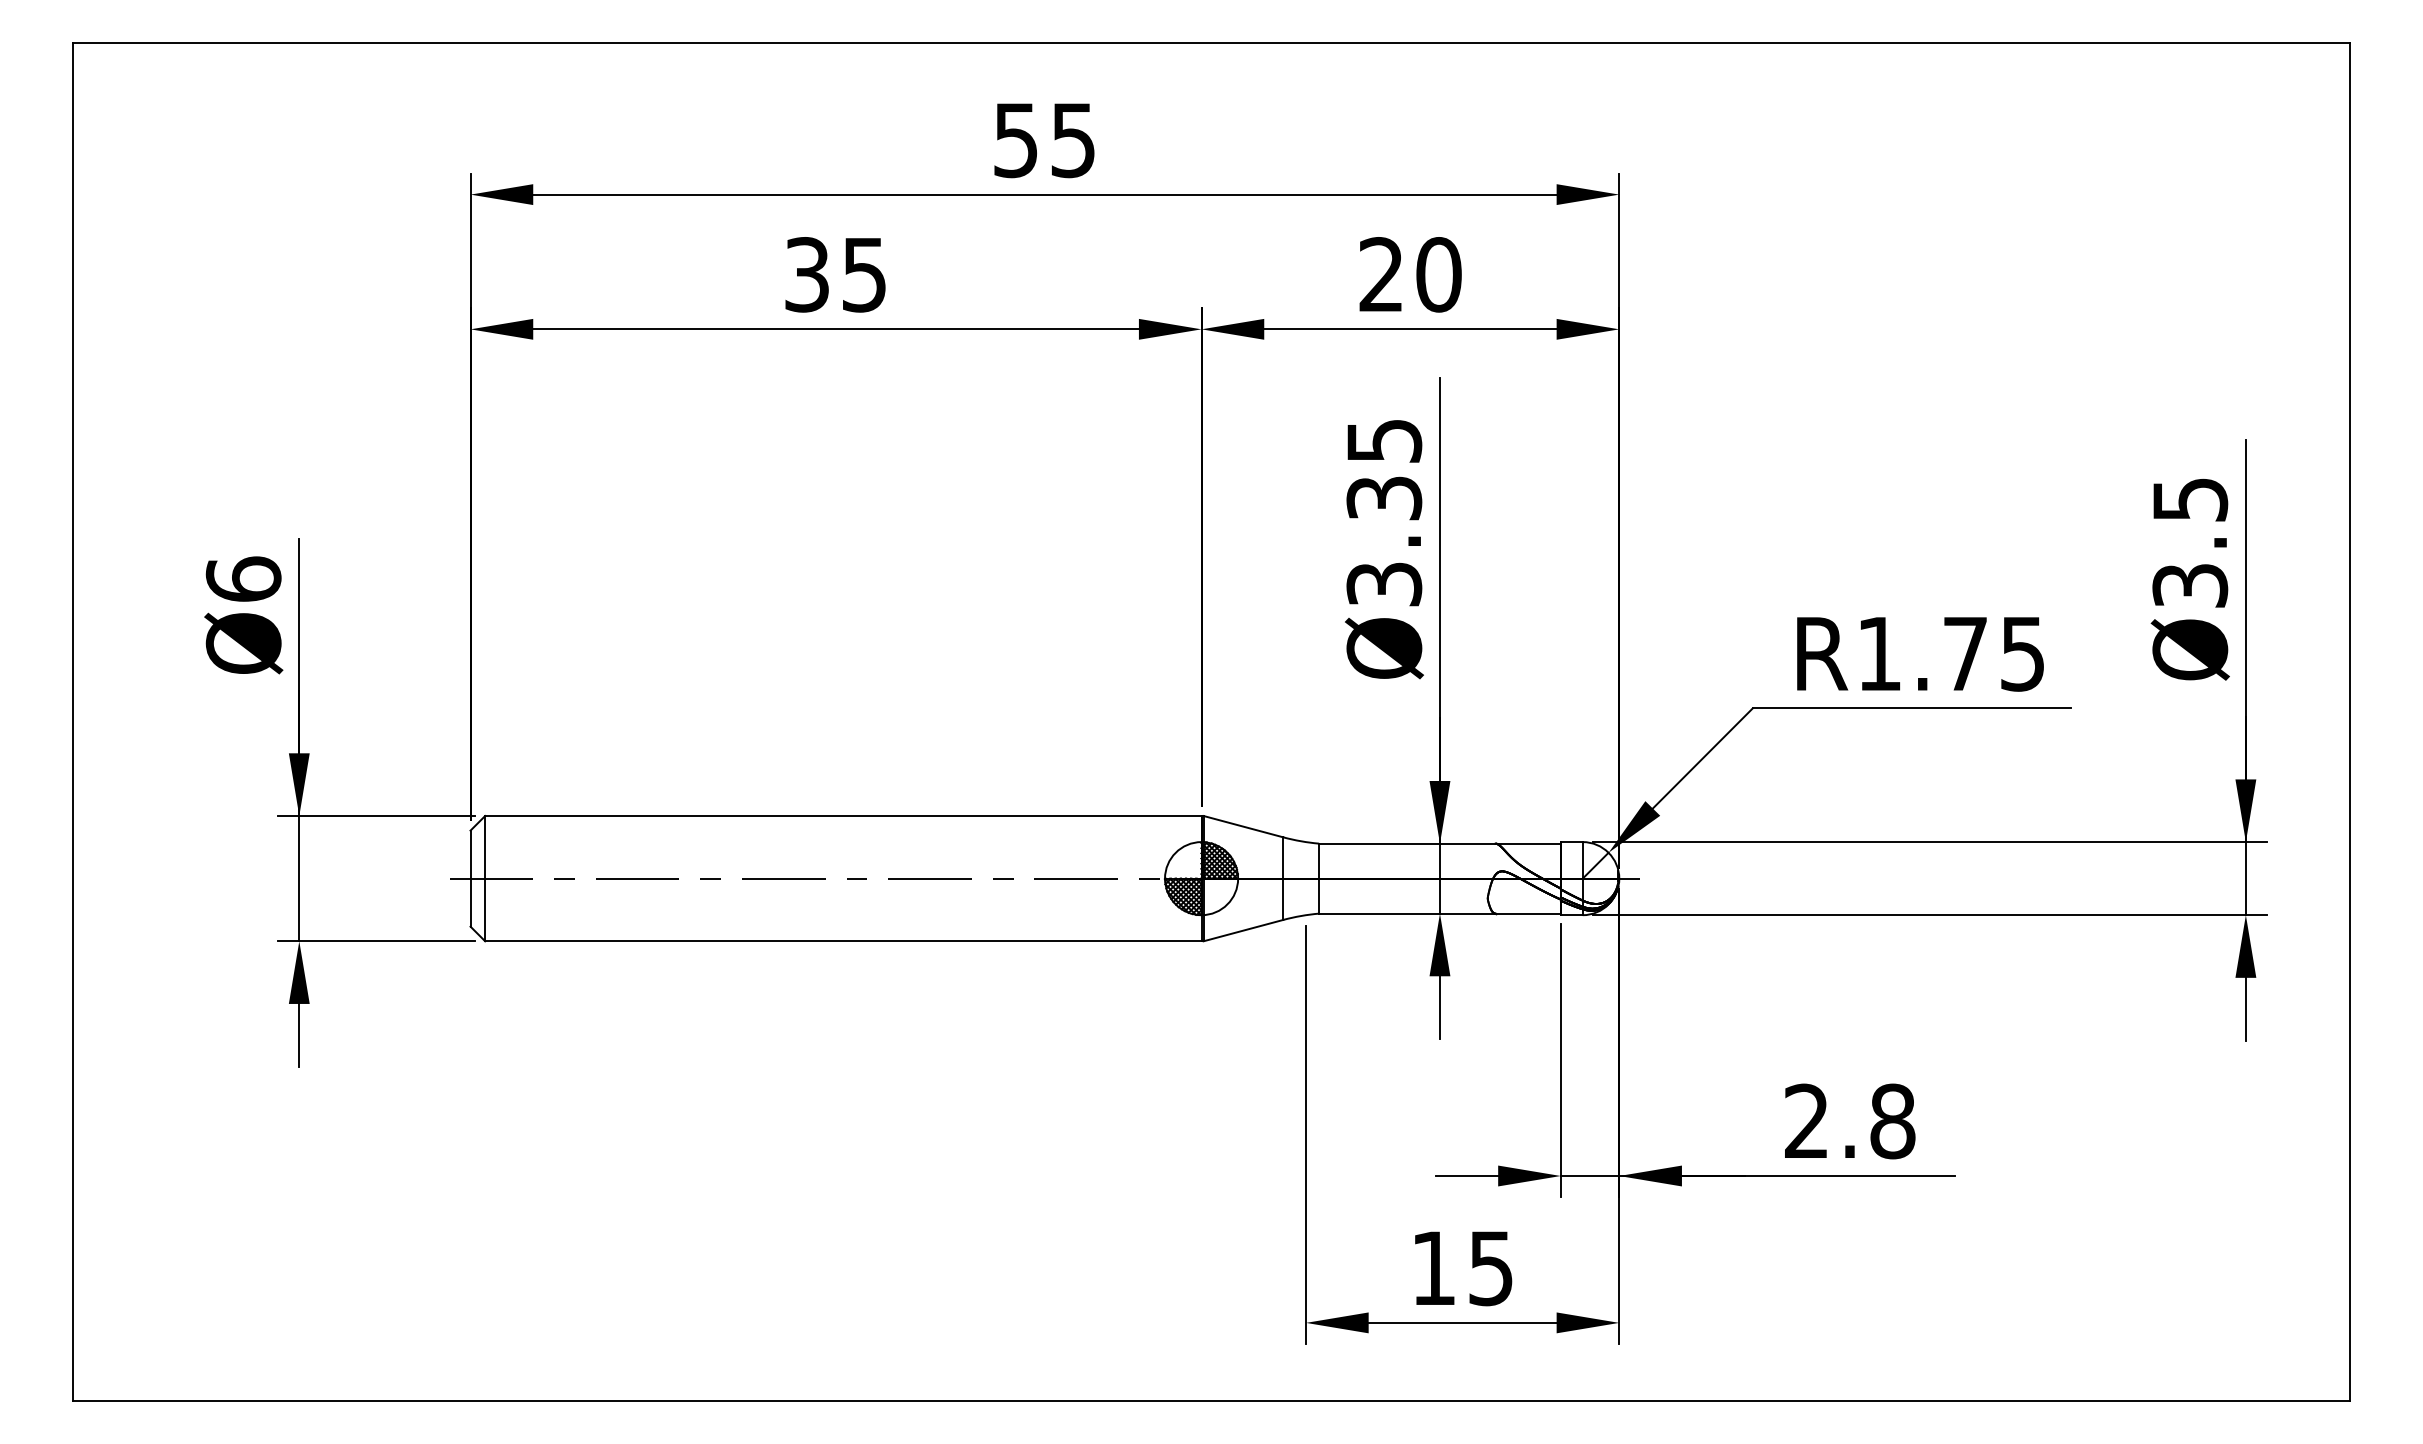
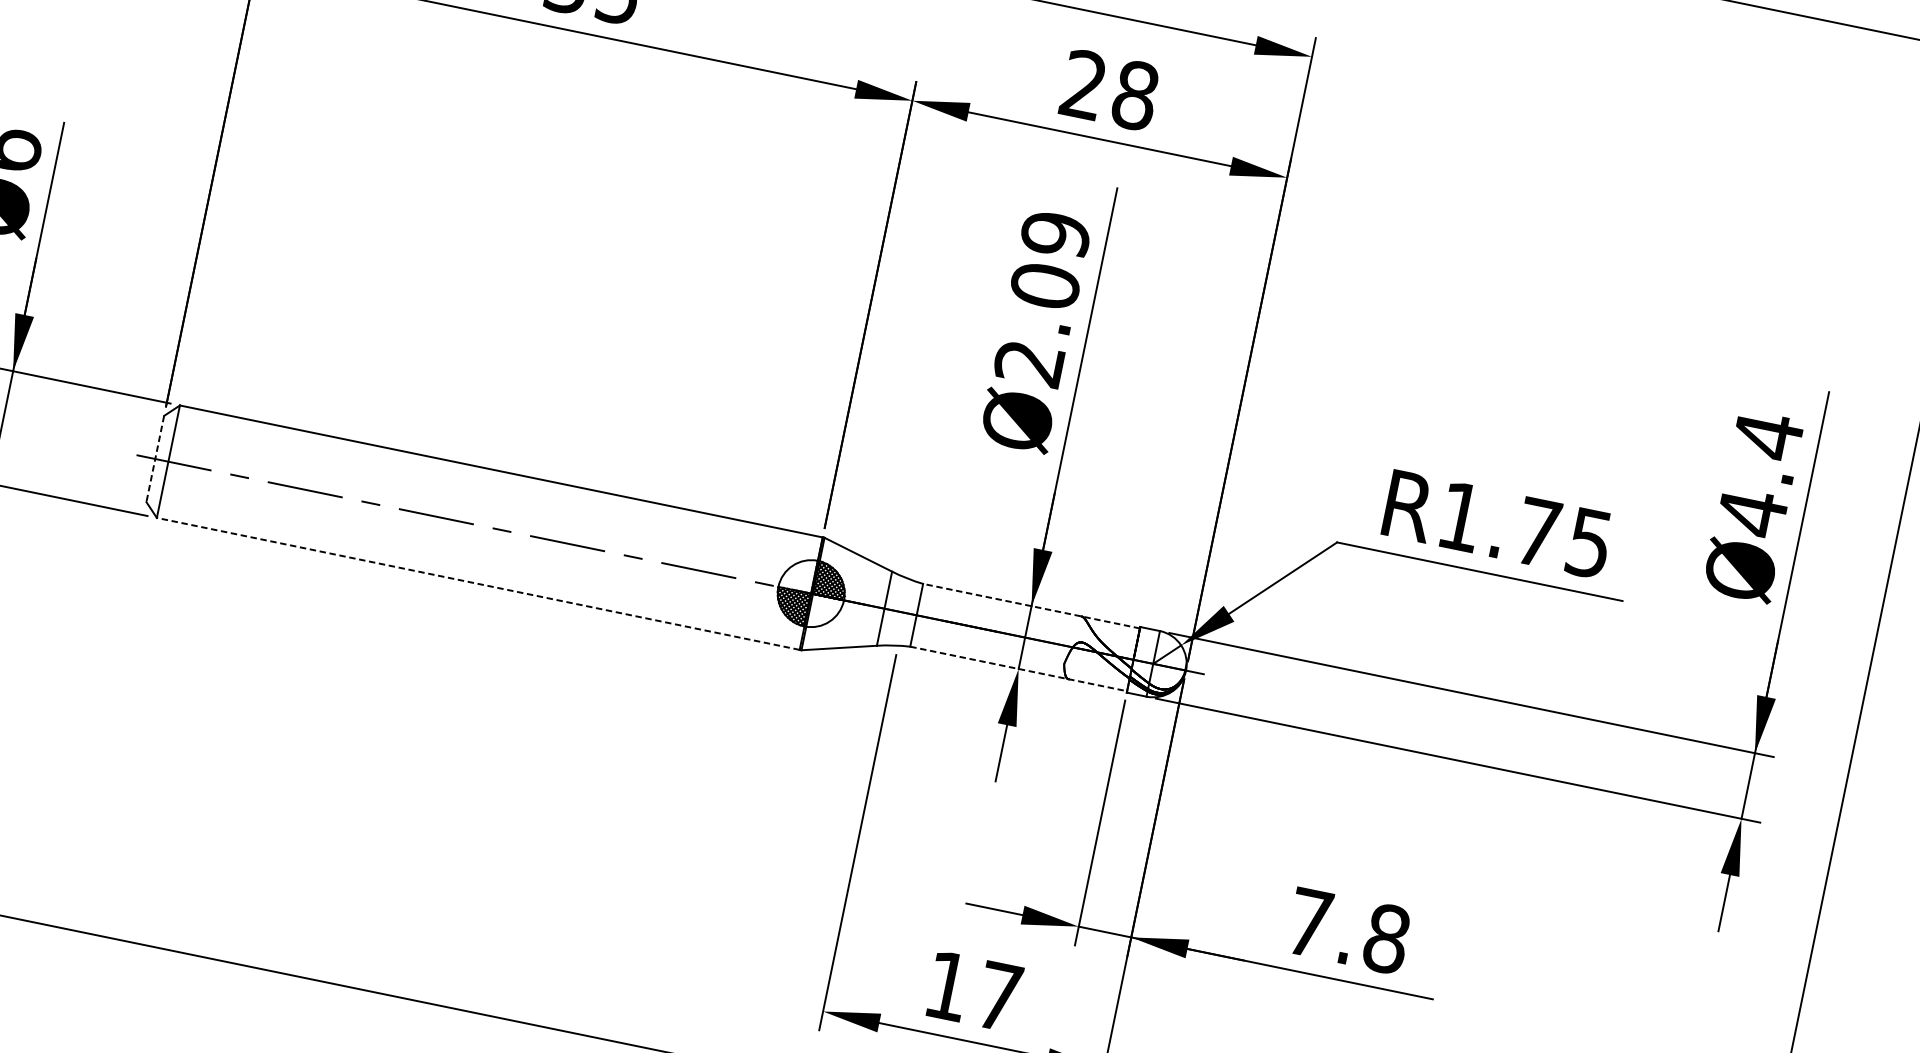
text: (1438, 274) -> (1135, 95), 20 -> 28
text: (1384, 512) -> (1042, 298), Ø3.35 -> Ø2.09
text: (2190, 542) -> (1760, 474), Ø3.5 -> Ø4.4
line: (1439, 843) -> (1031, 605), solid -> dashed
line: (470, 879) -> (155, 459), solid -> dashed
line: (1439, 913) -> (1018, 668), solid -> dashed
line: (842, 941) -> (477, 583), solid -> dashed
text: (1806, 1120) -> (1309, 922), 2.8 -> 7.8
text: (1490, 1268) -> (998, 996), 15 -> 17

